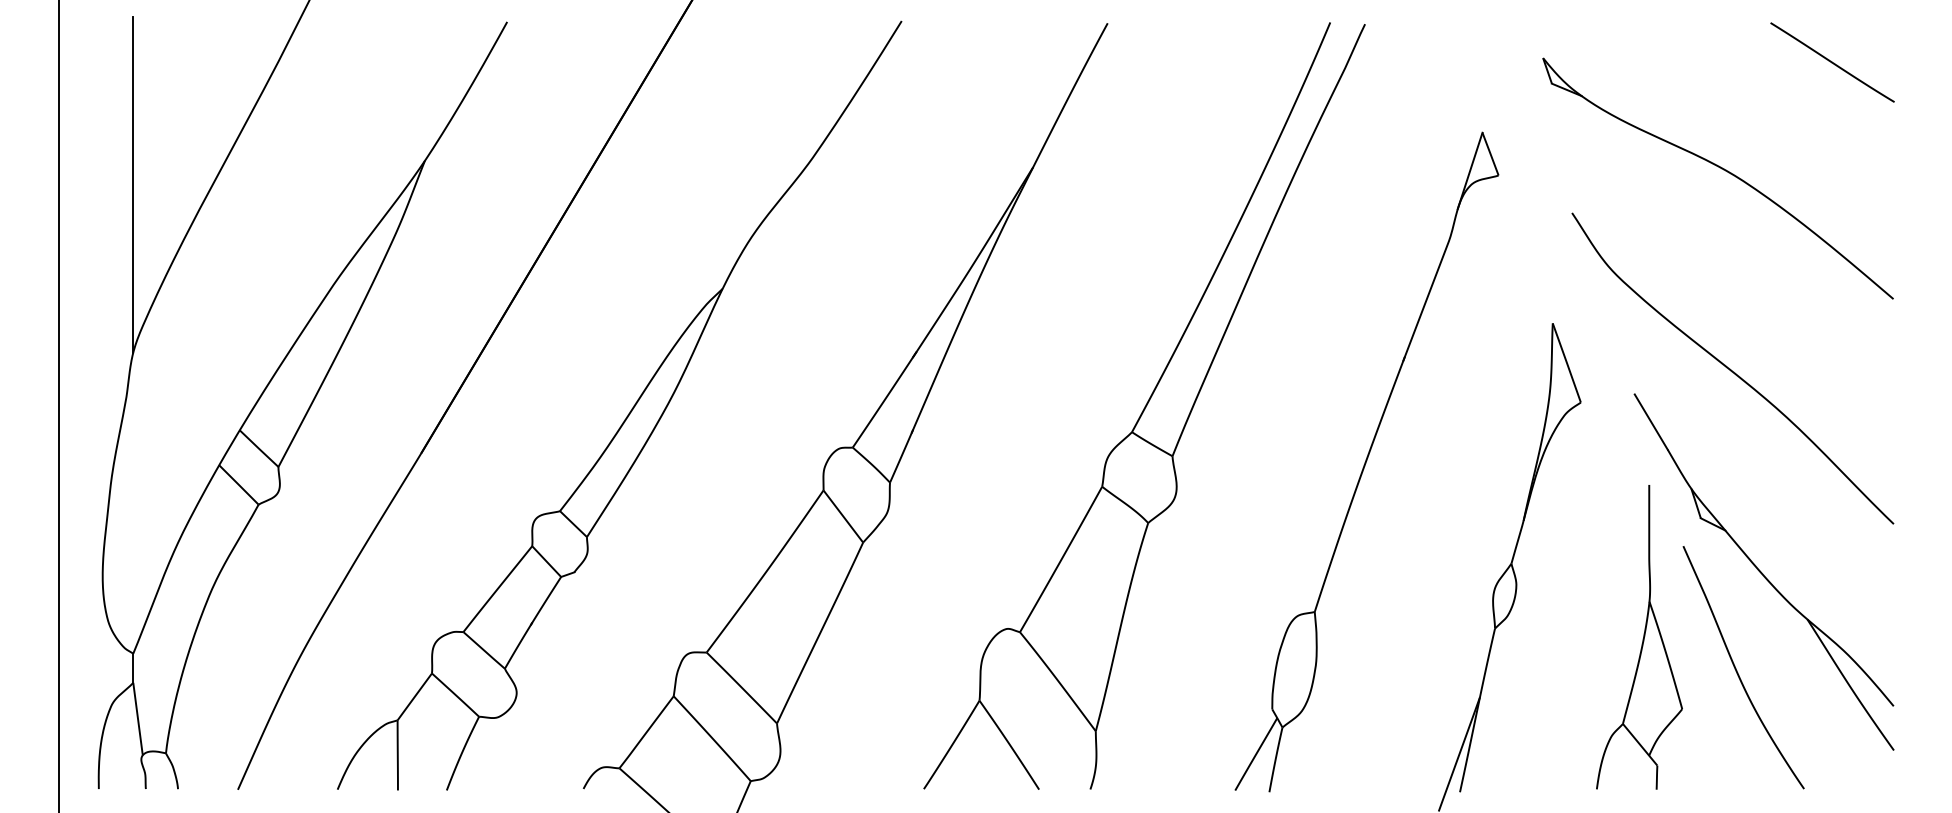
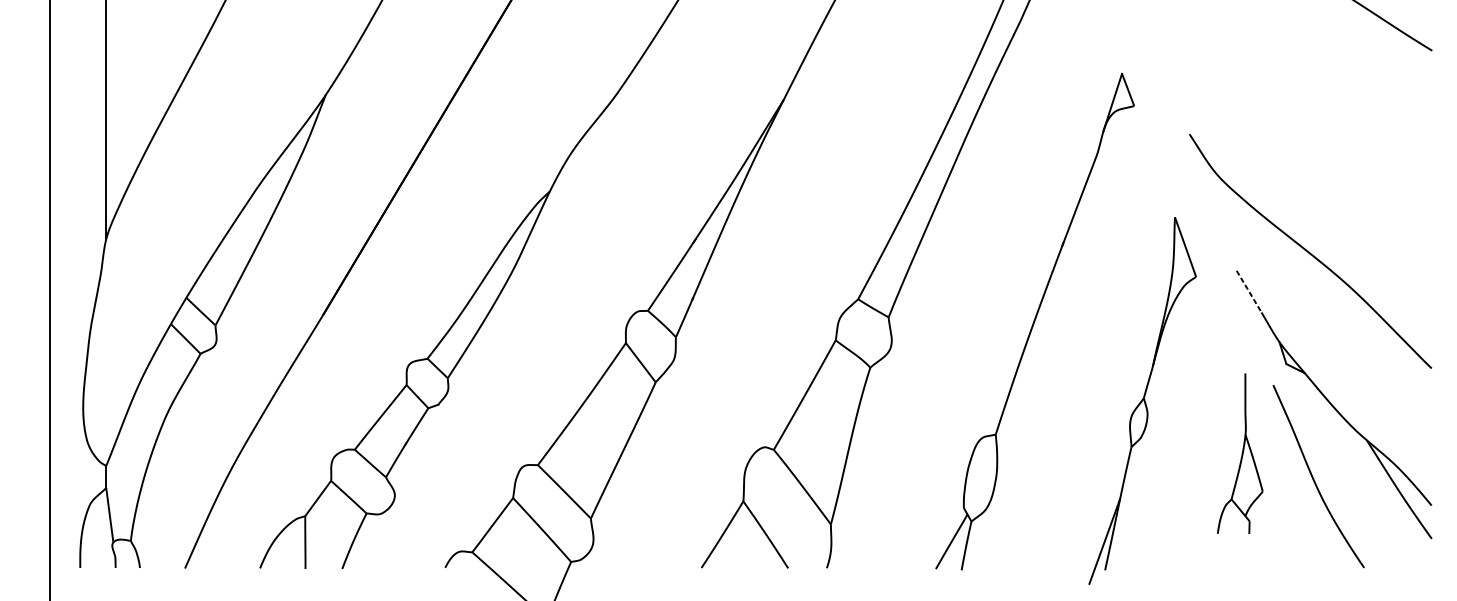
part: (1721, 169) -> (1302, 101), removed
line: (1651, 422) -> (1249, 291), solid -> dashed
part: (1639, 637) -> (1240, 453), size x0.7

